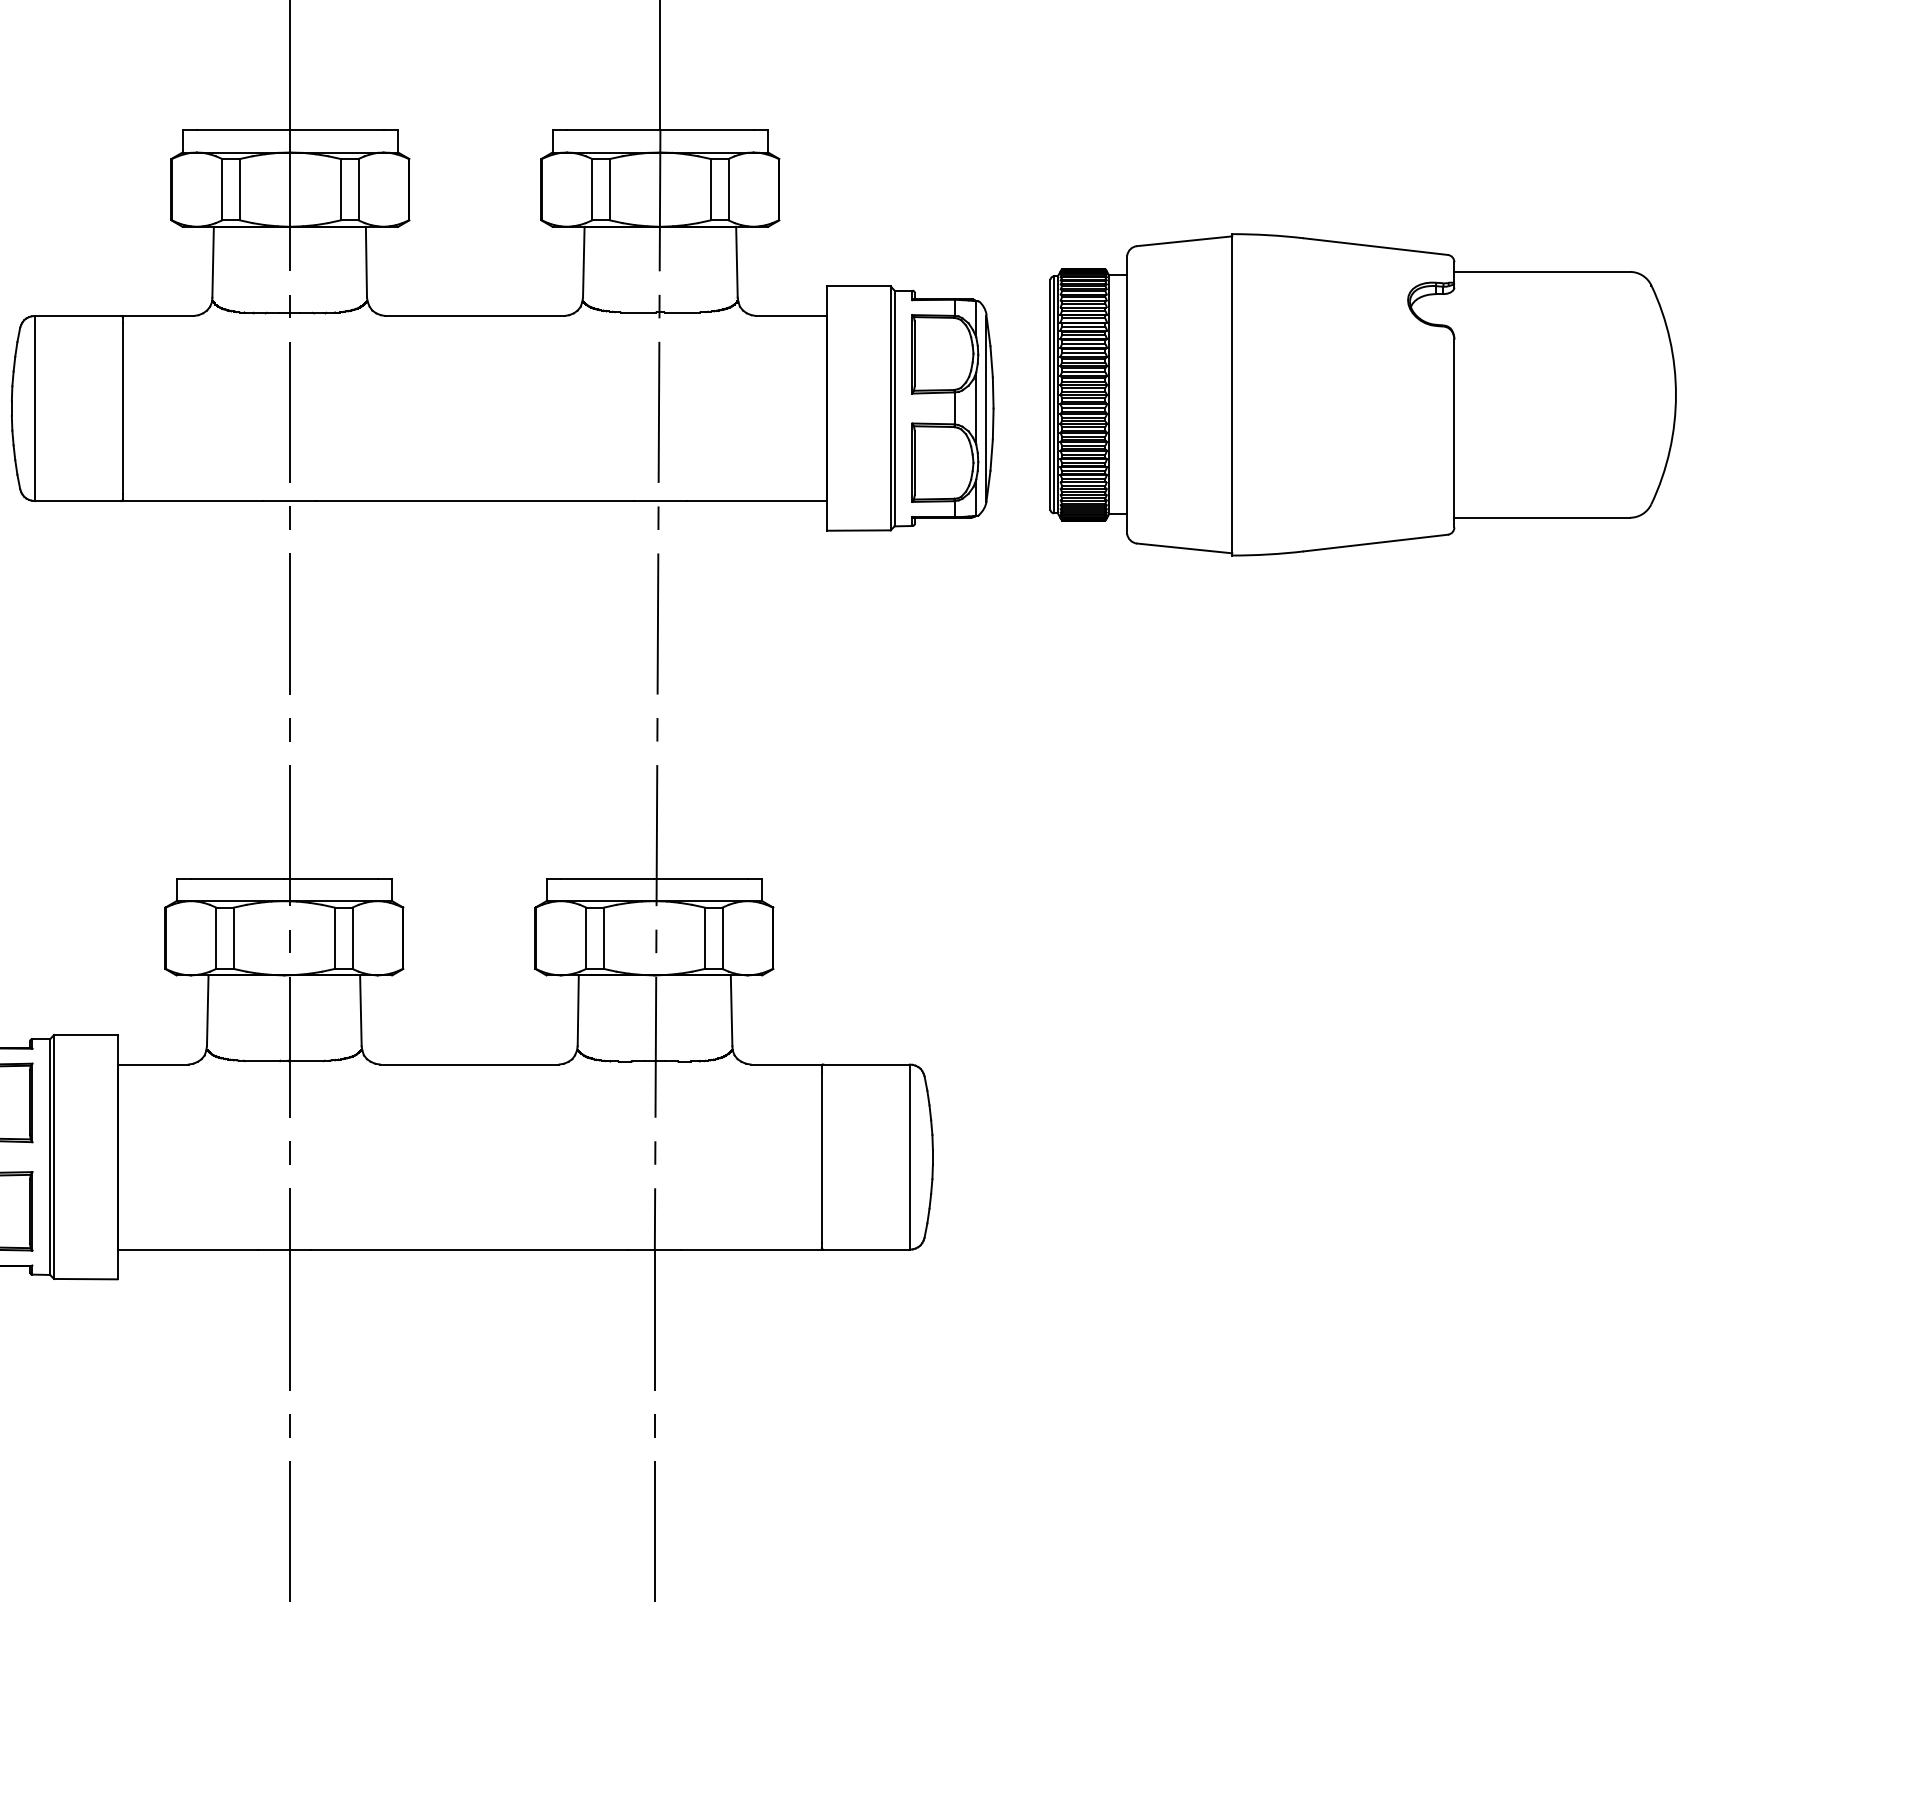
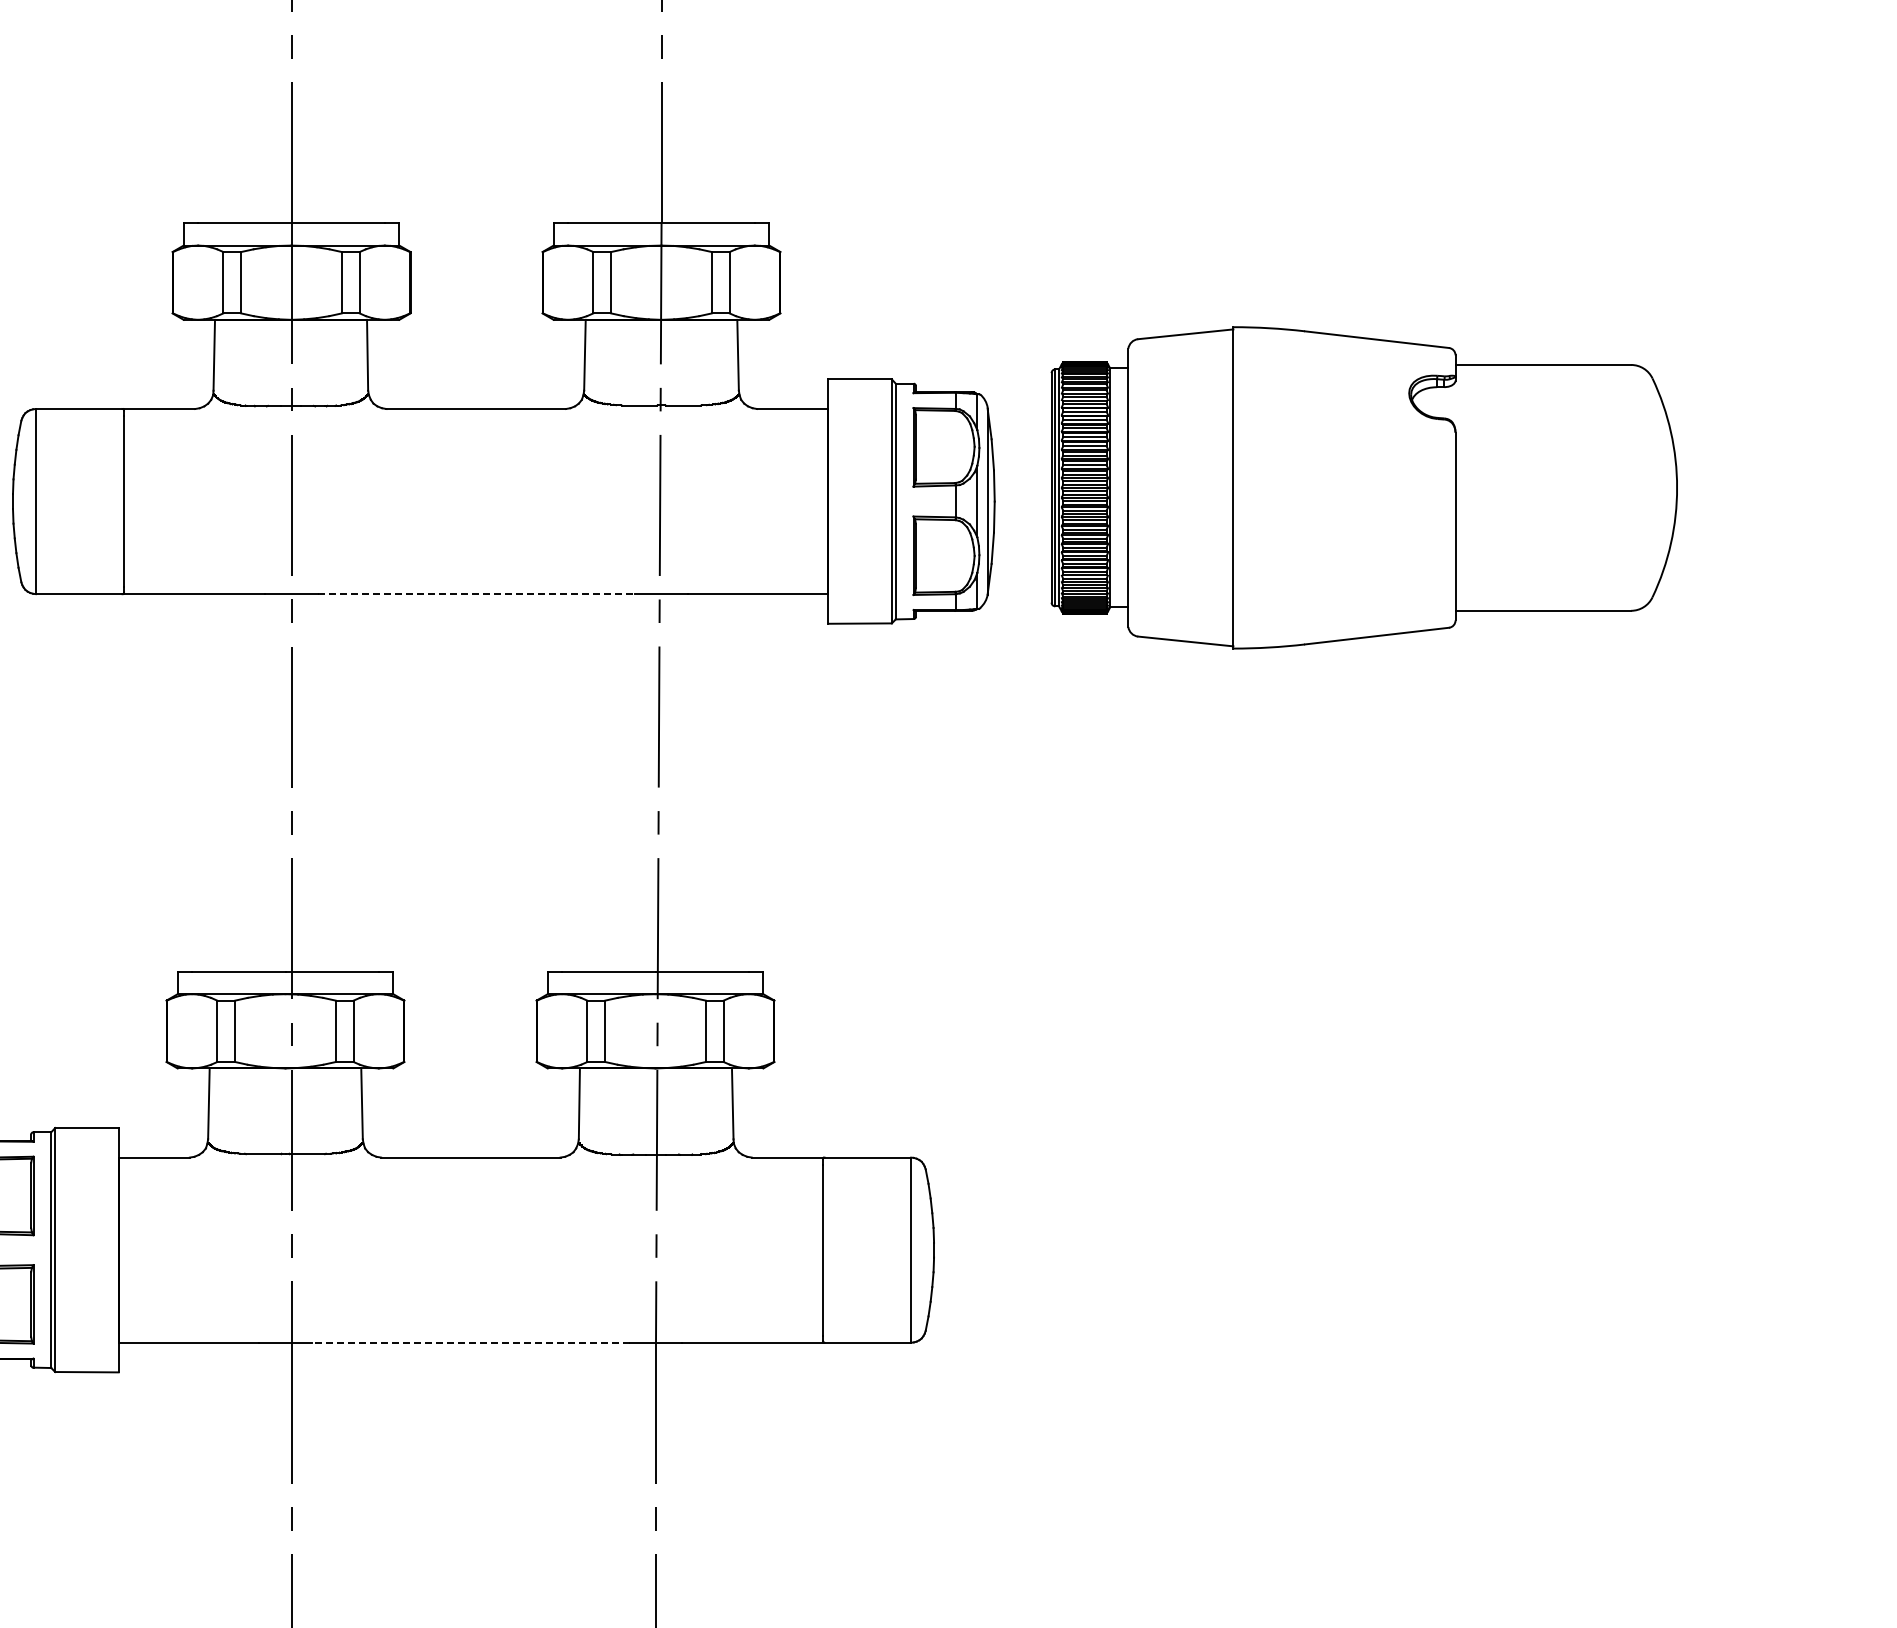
line: (475, 501) -> (476, 594), solid -> dashed
line: (469, 1249) -> (470, 1342), solid -> dashed

